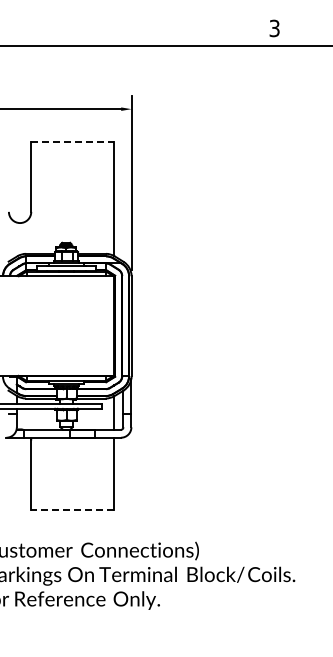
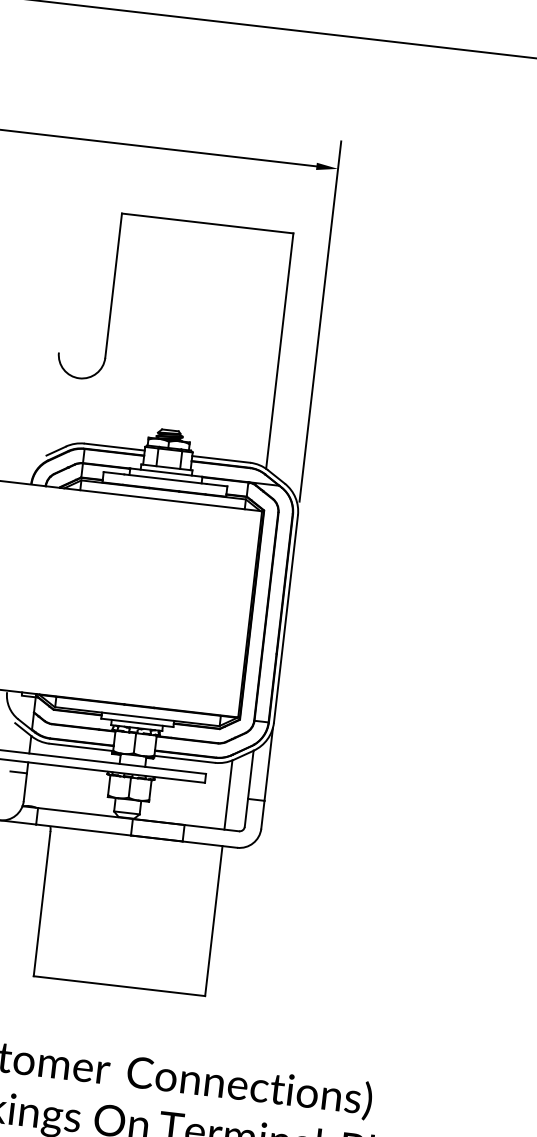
line: (73, 142) -> (209, 224), dashed -> solid
line: (72, 510) -> (119, 987), dashed -> solid

